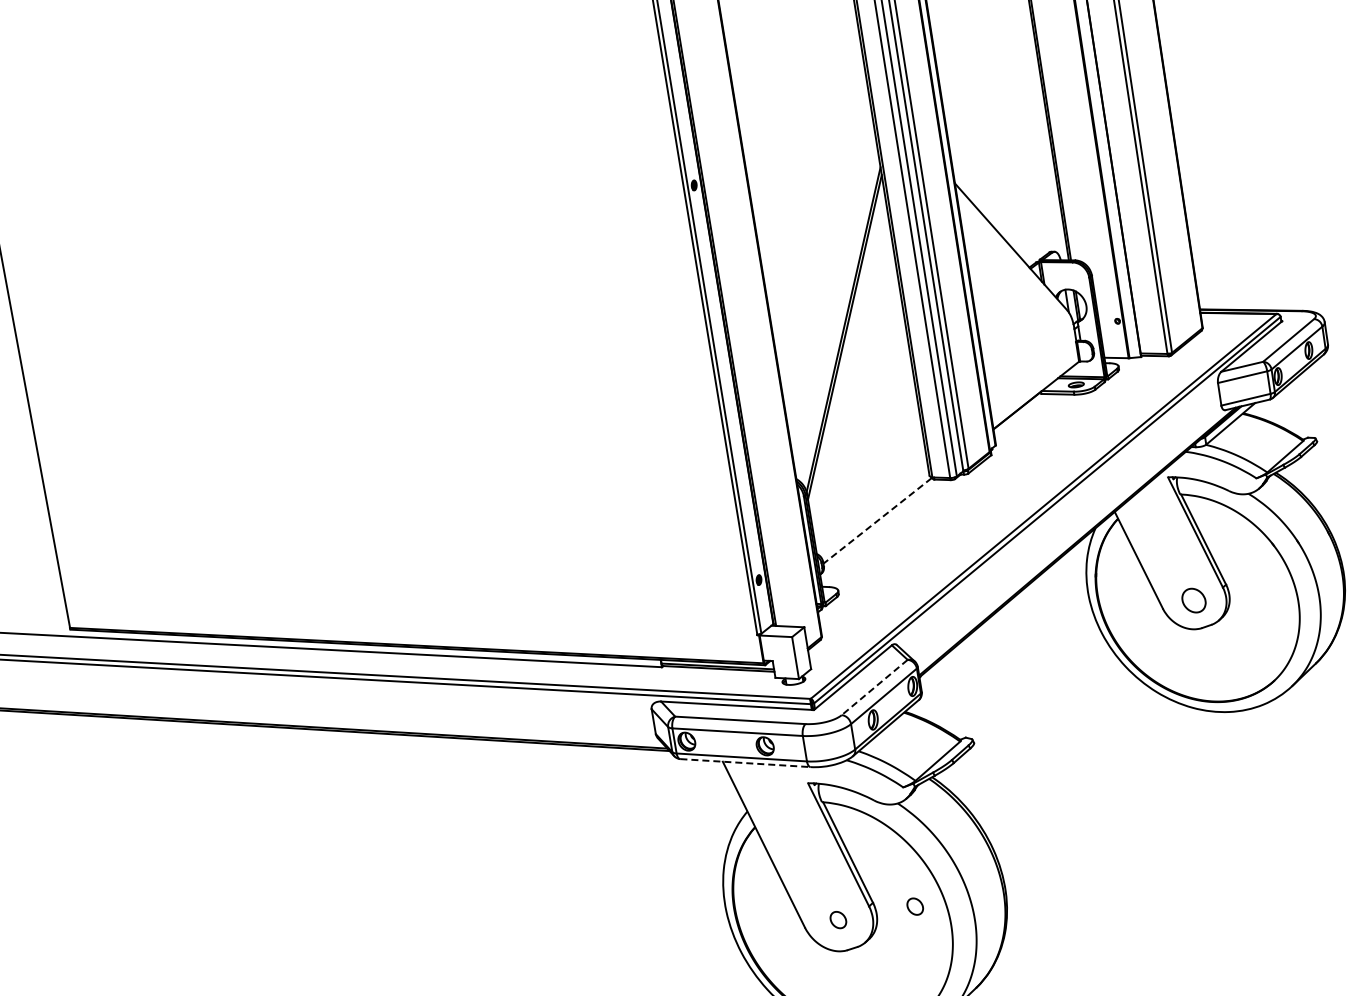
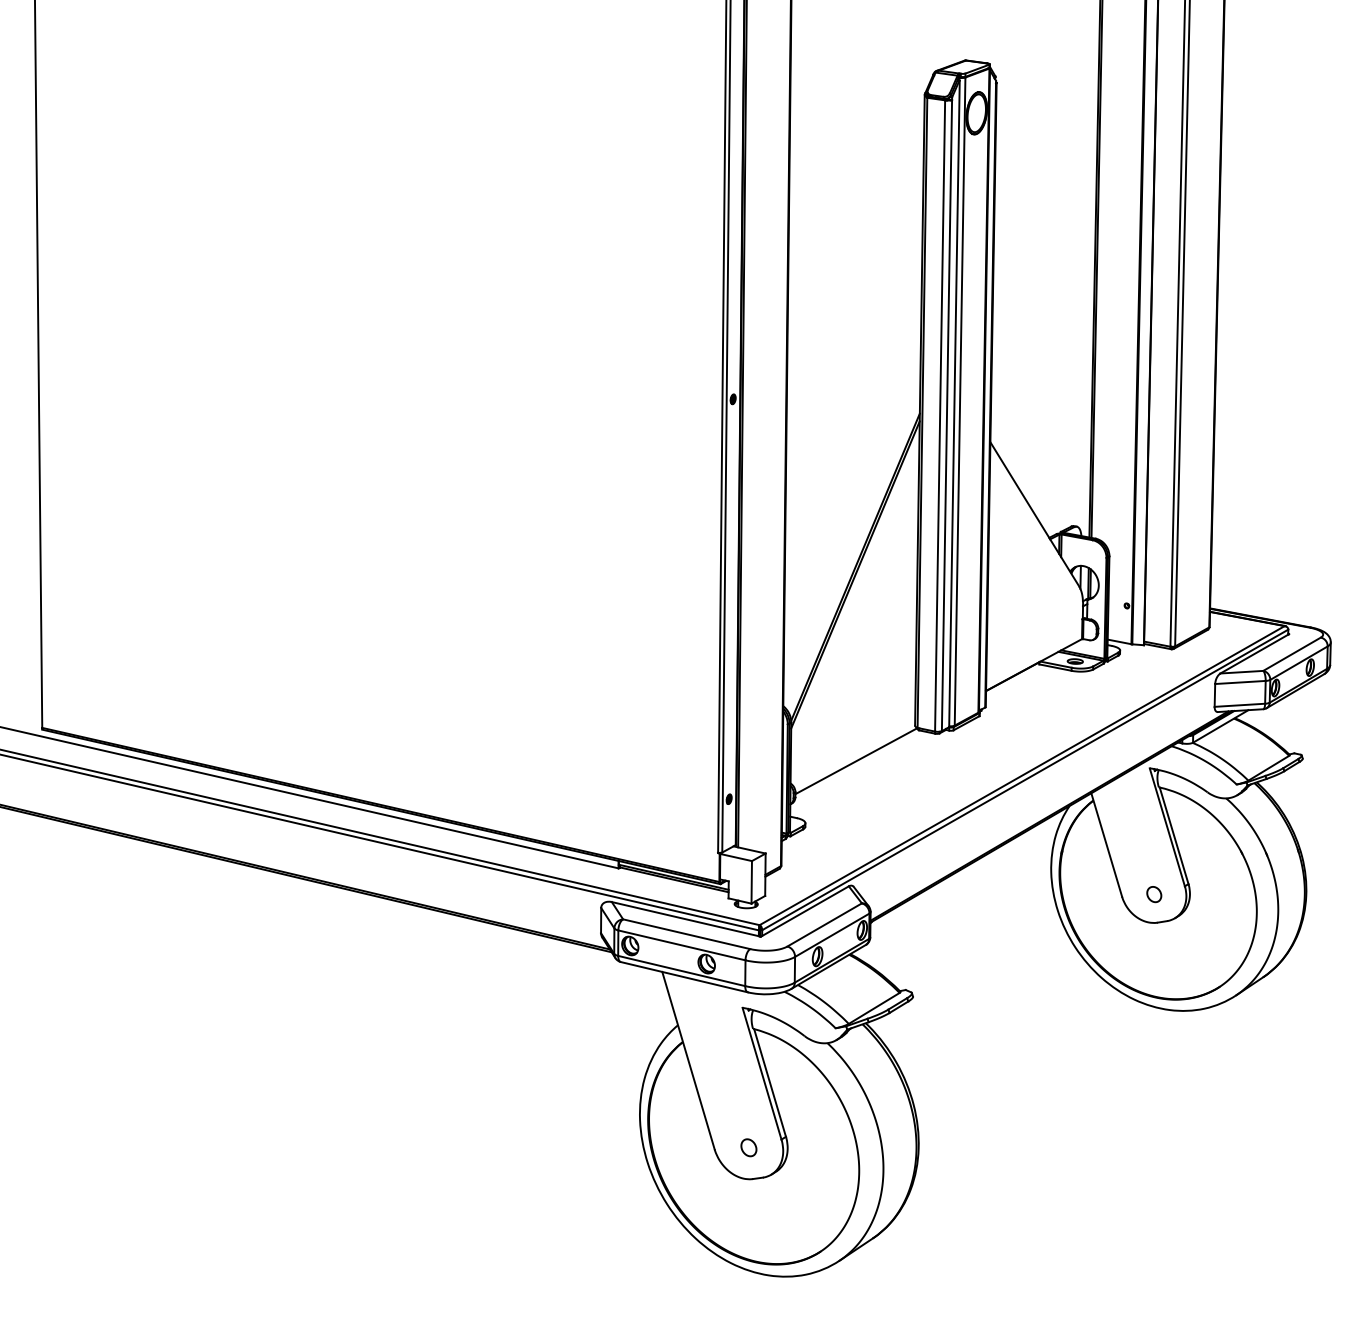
line: (877, 521) -> (856, 761), dashed -> solid
part: (1194, 600) -> (1154, 894), size x0.62
line: (874, 688) -> (824, 925), dashed -> solid
line: (745, 763) -> (684, 977), dashed -> solid
part: (914, 906) -> (826, 1147), removed

